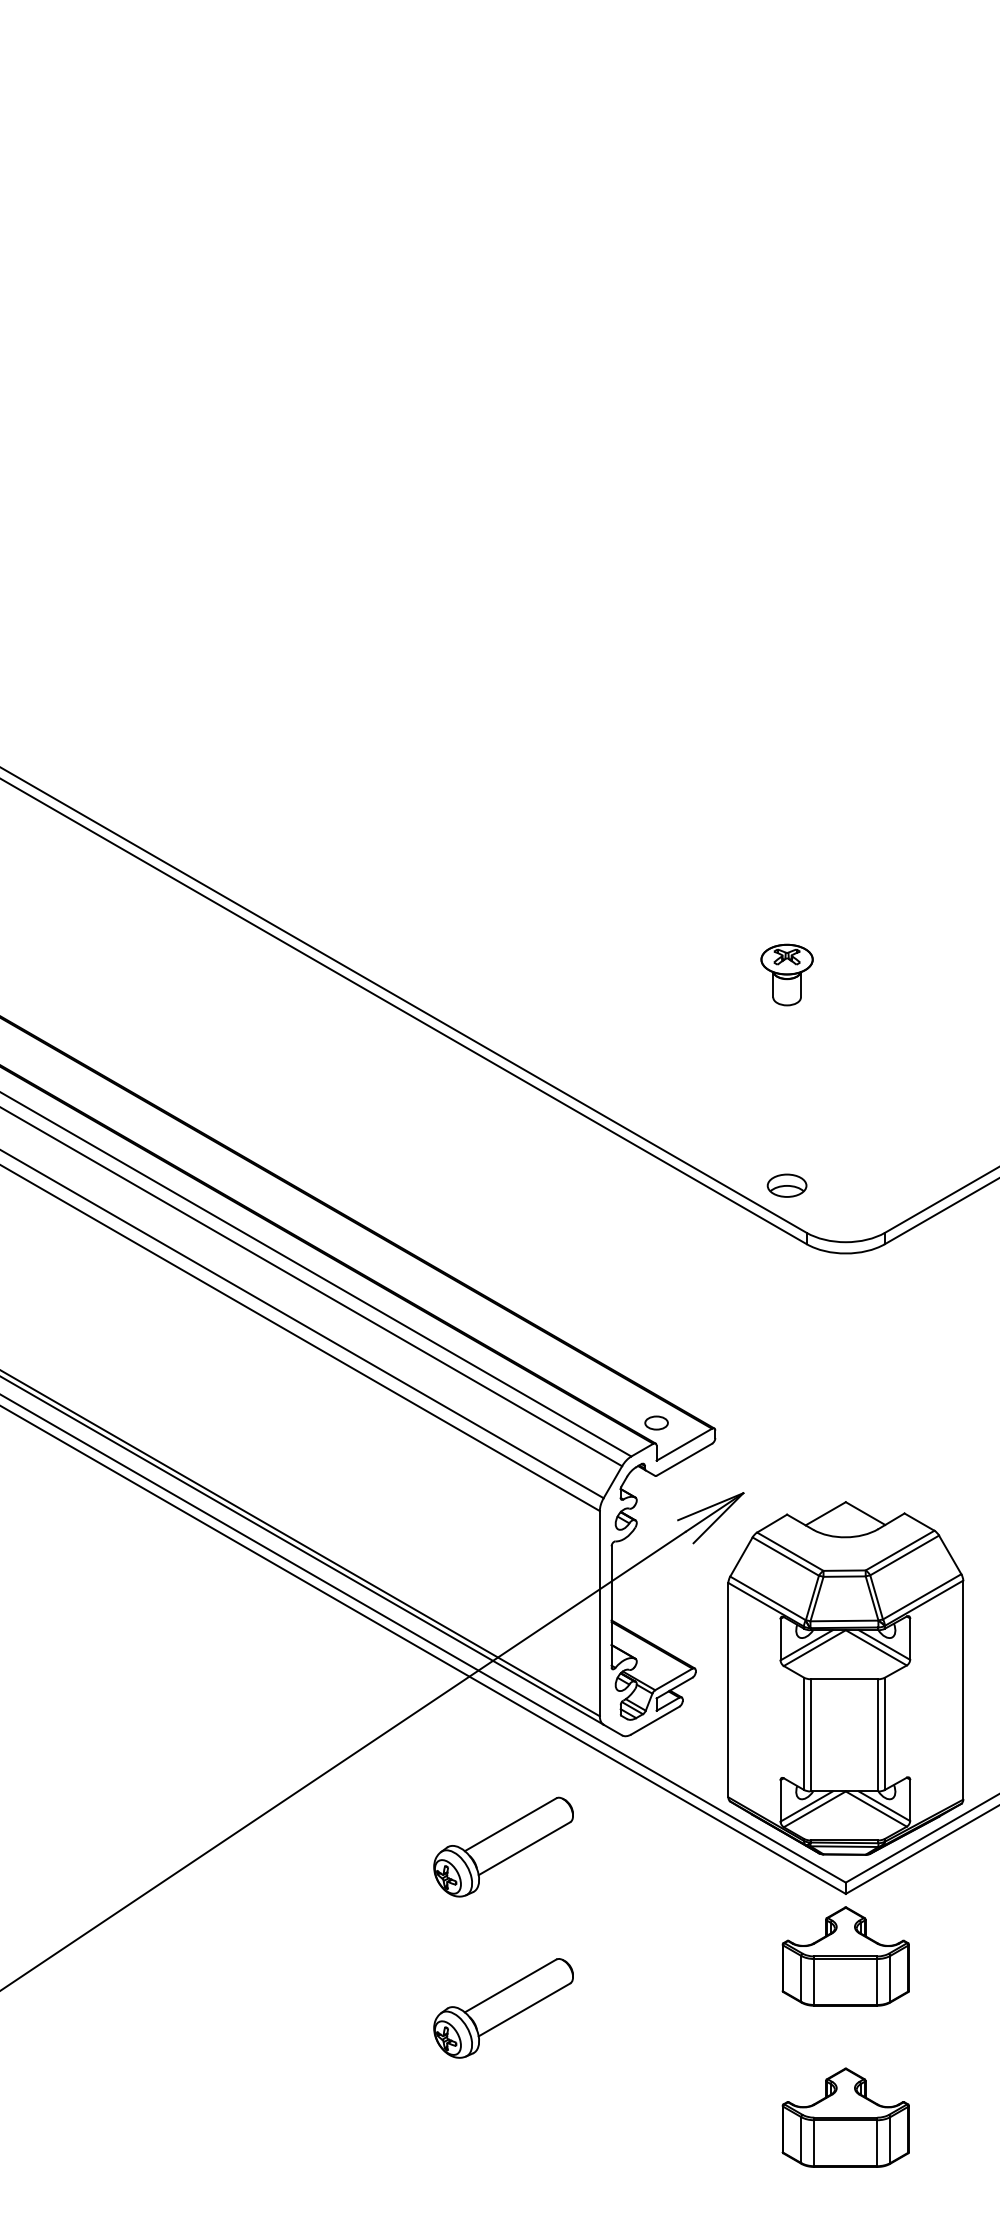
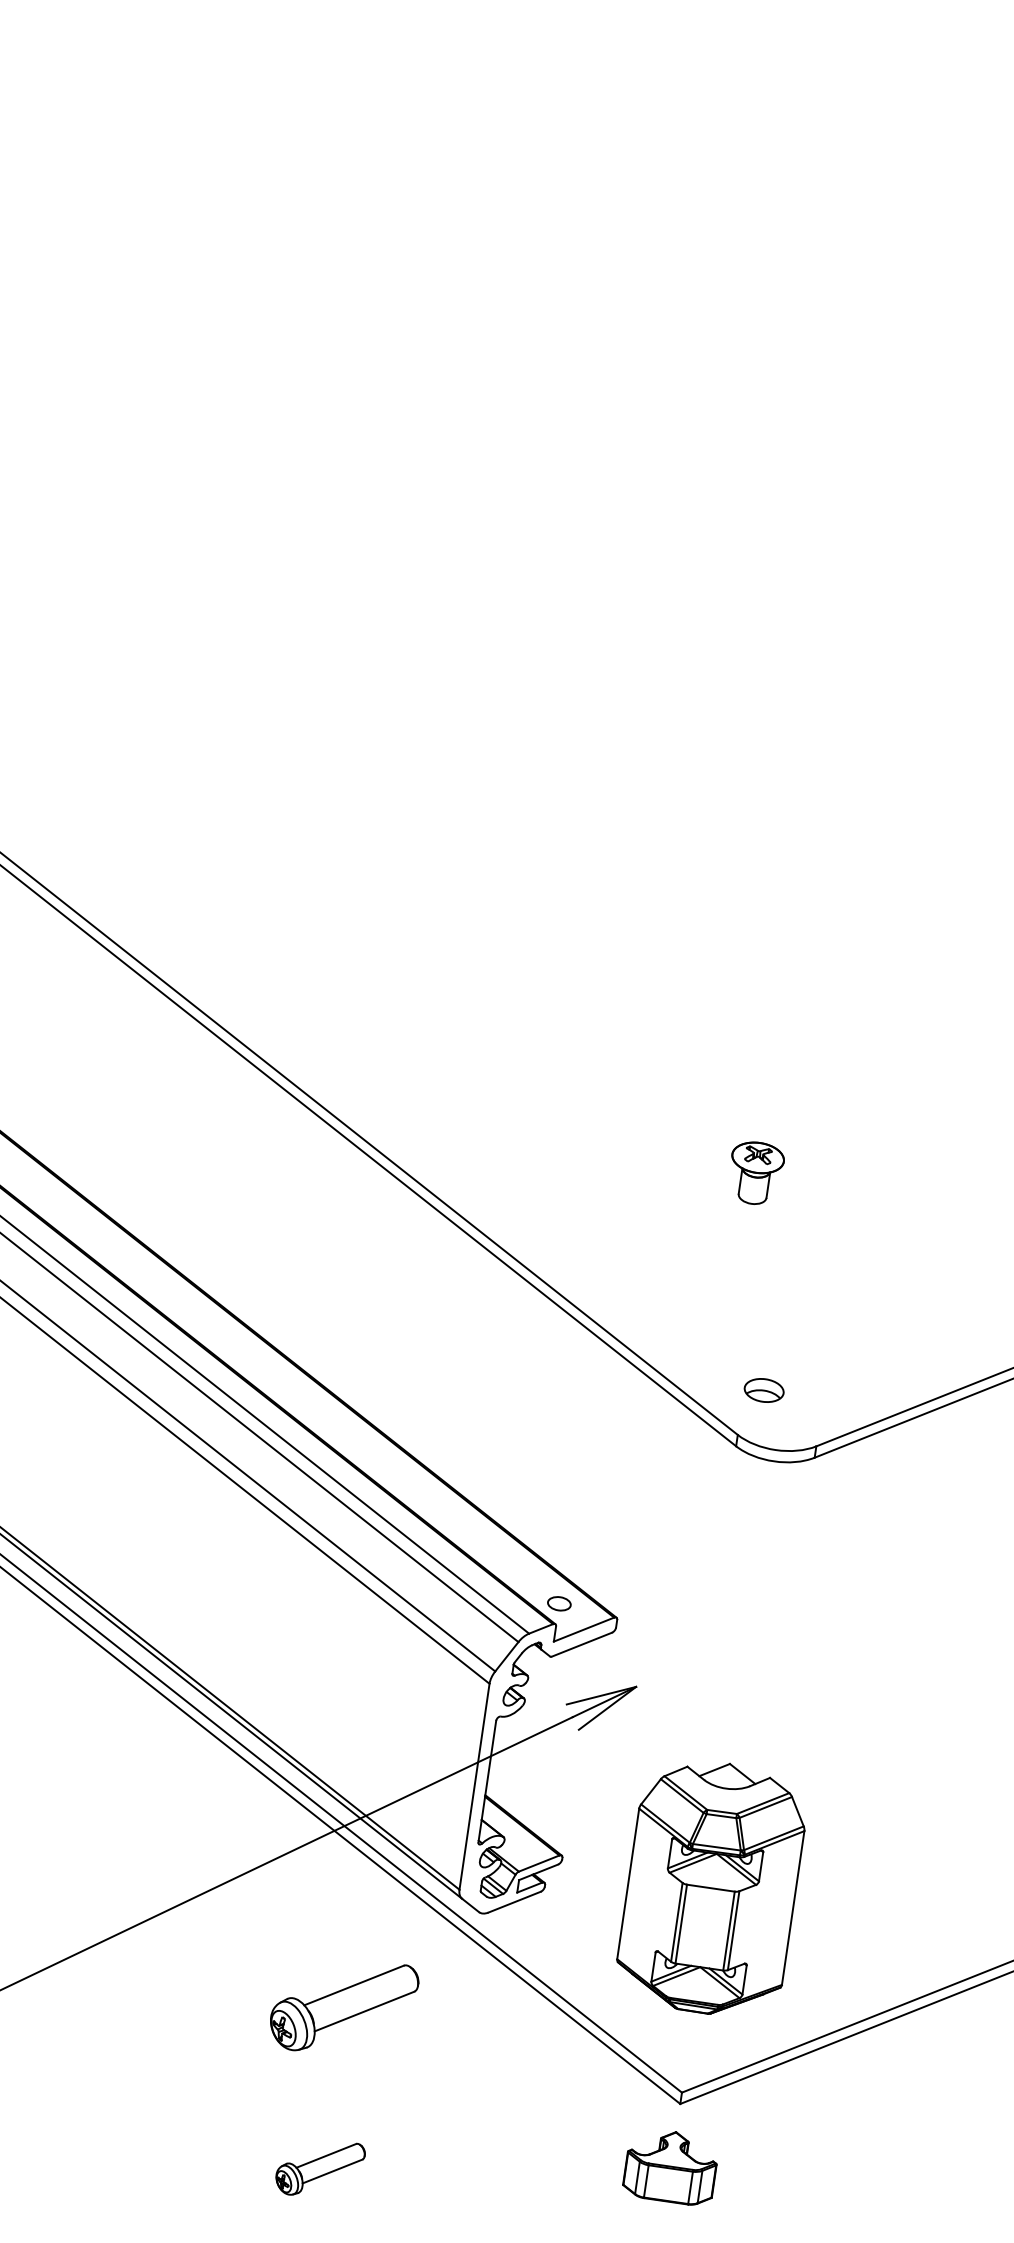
part: (786, 1185) -> (763, 1390), moved
part: (845, 1678) -> (711, 1887), size x0.7
part: (845, 1956) -> (670, 2166), size x0.7
part: (503, 2008) -> (320, 2168), size x0.6

